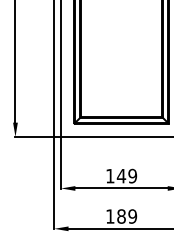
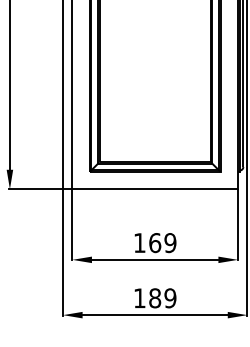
text: (121, 176) -> (154, 243), 149 -> 169

